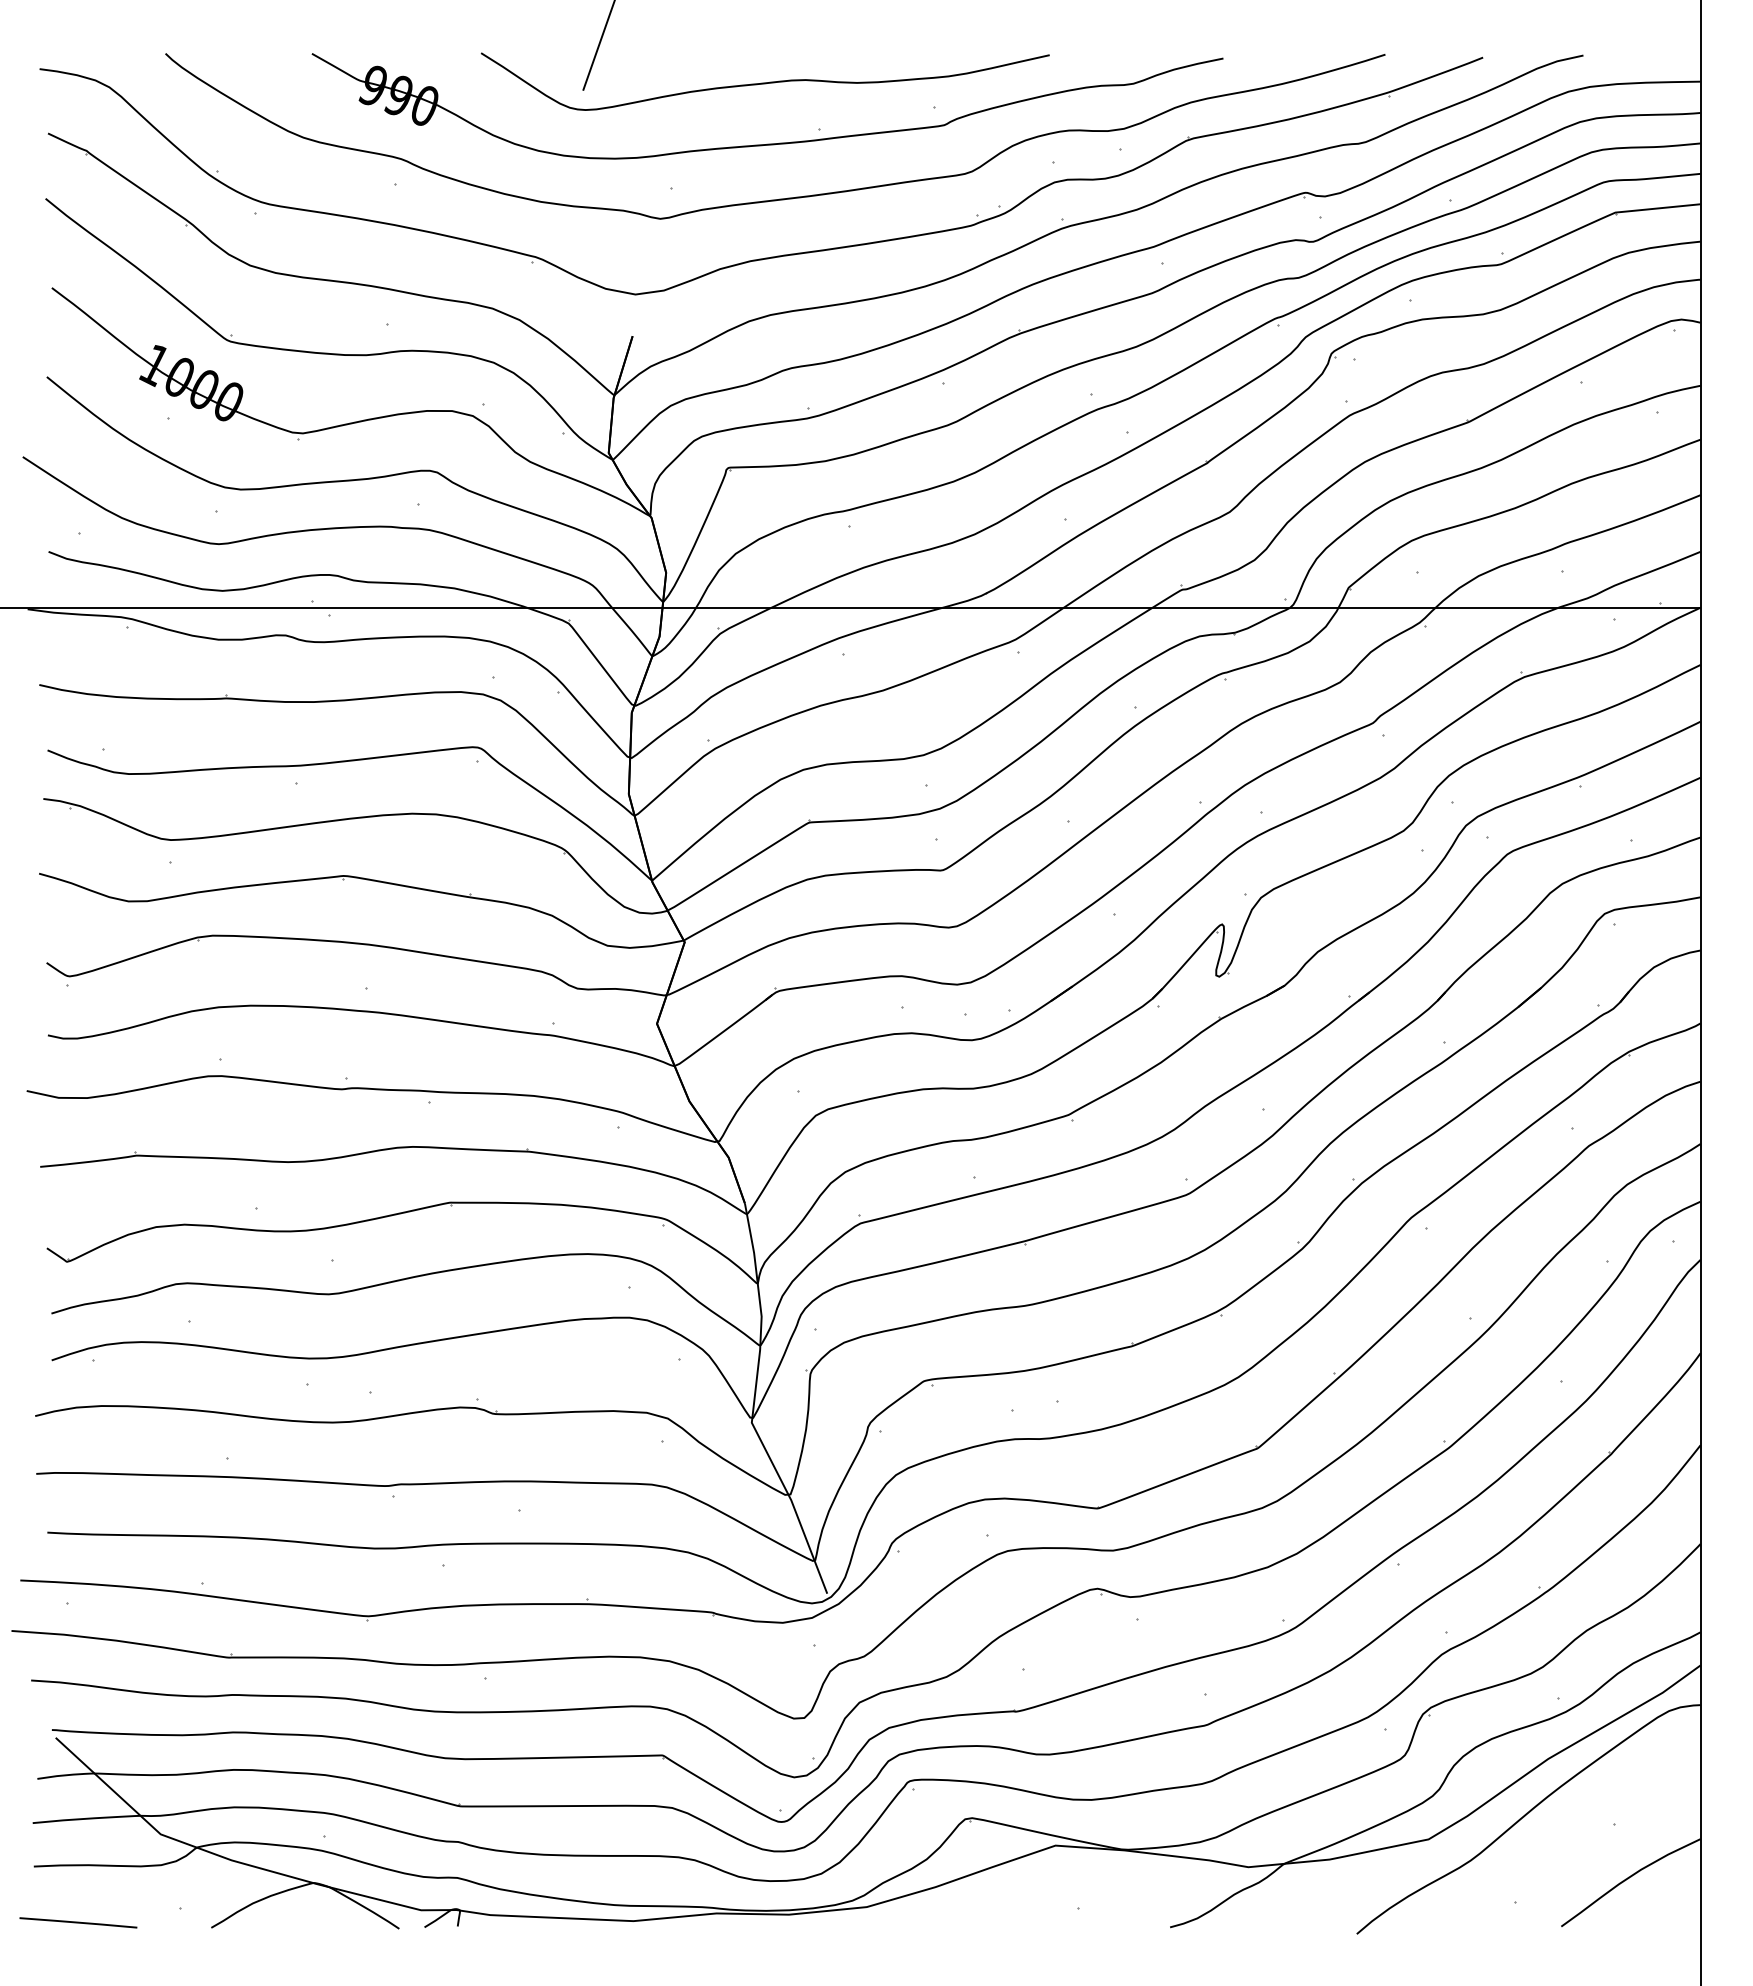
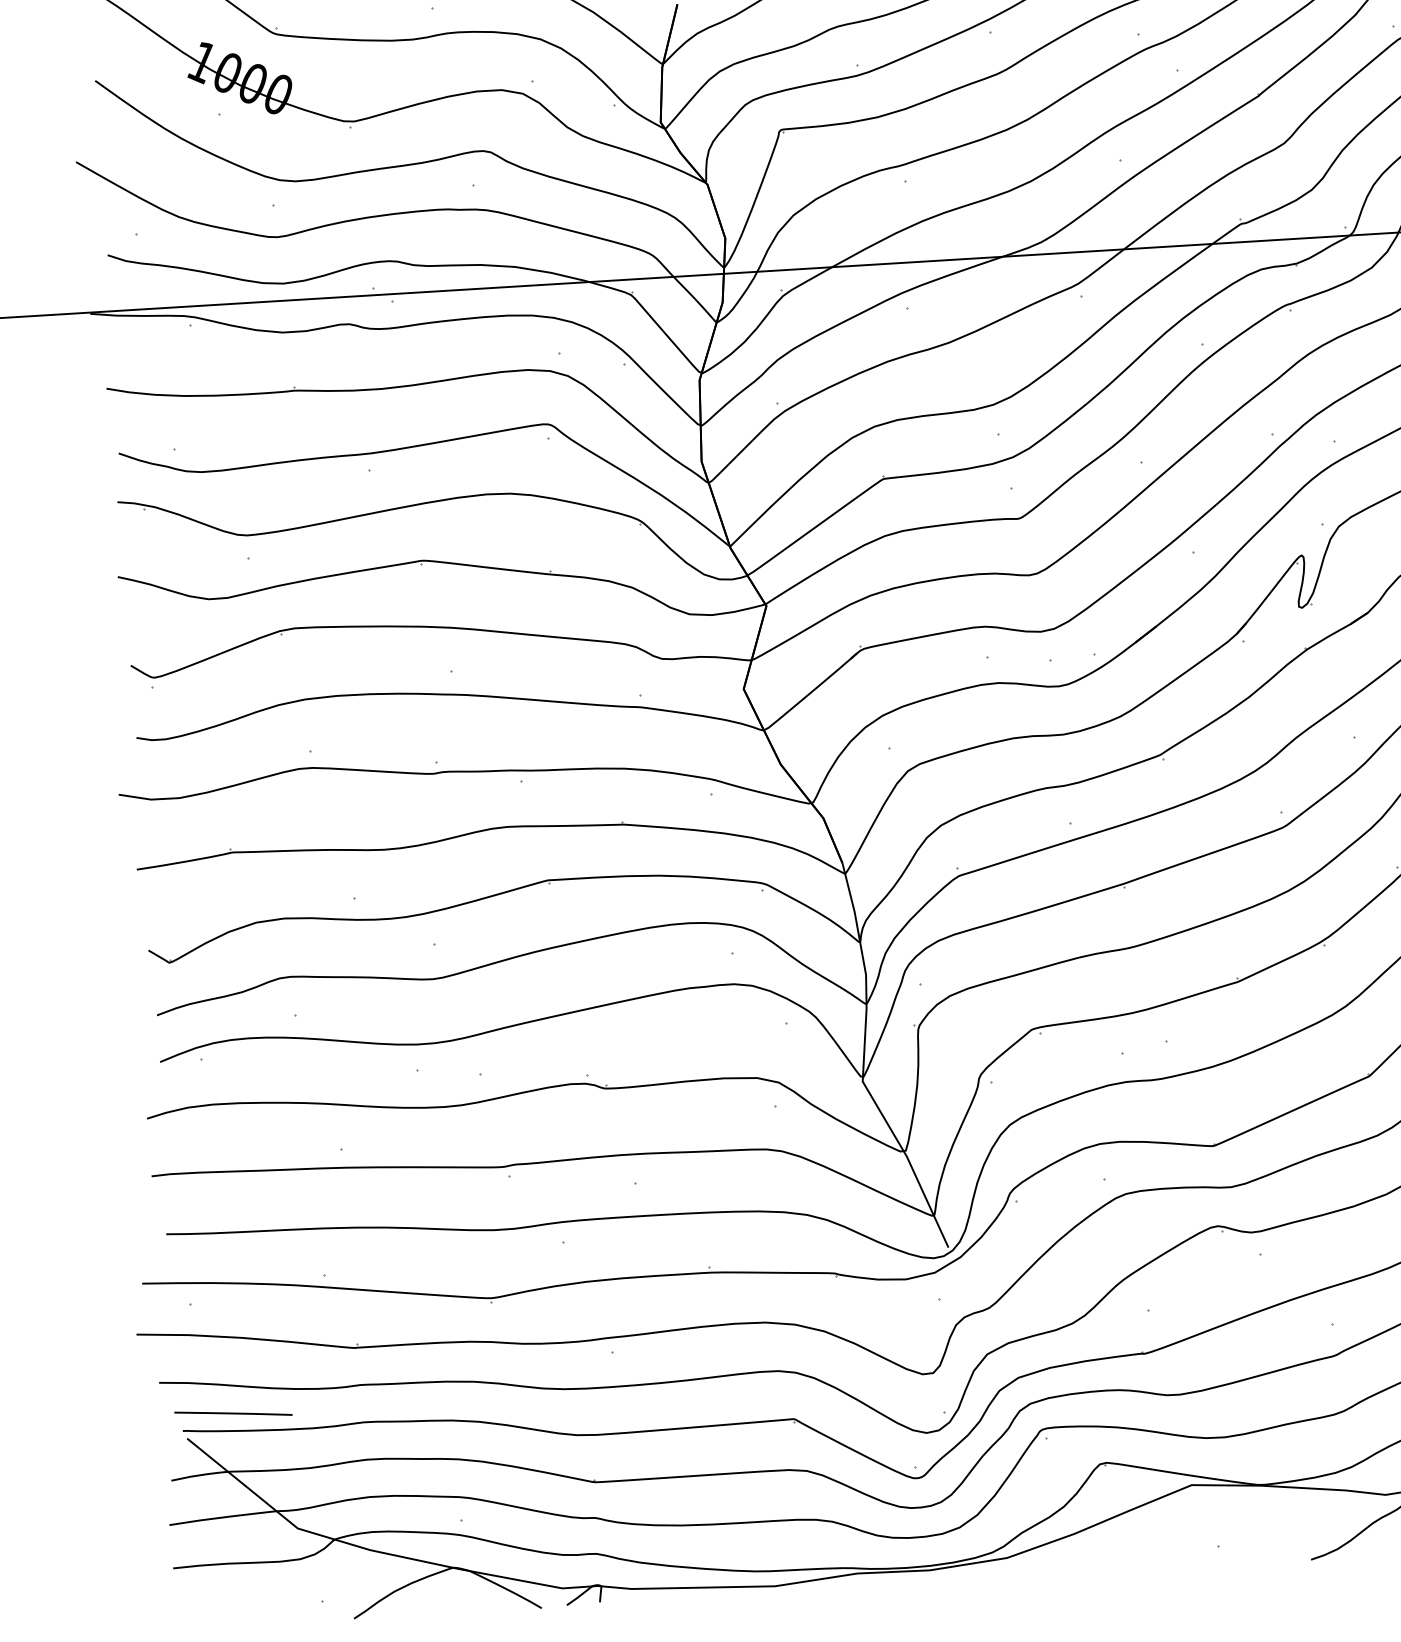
line: (78, 1922) -> (233, 1413), moved

